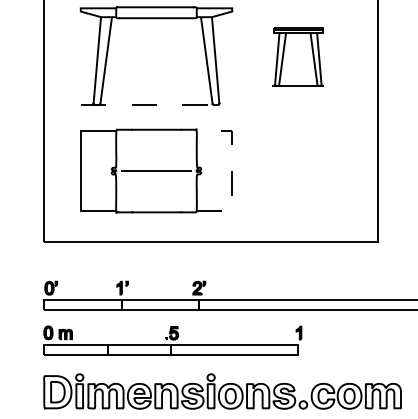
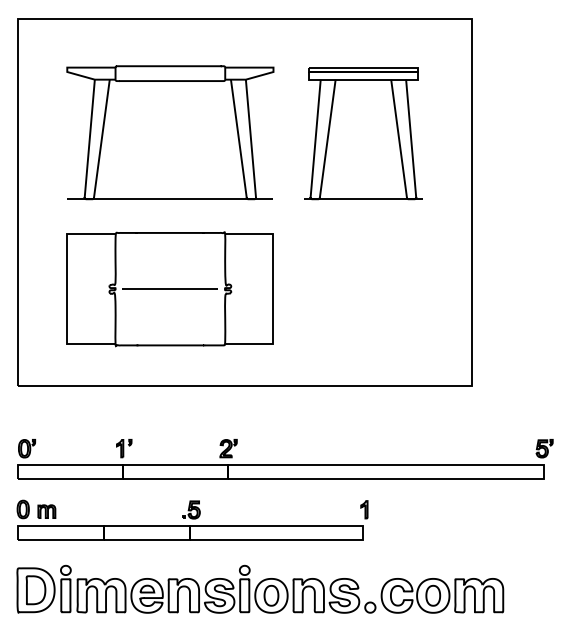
part: (298, 56) -> (363, 133), size x1.67
line: (156, 105) -> (170, 199), dashed -> solid
line: (232, 171) -> (273, 289), dashed -> solid

